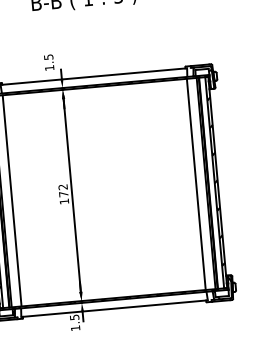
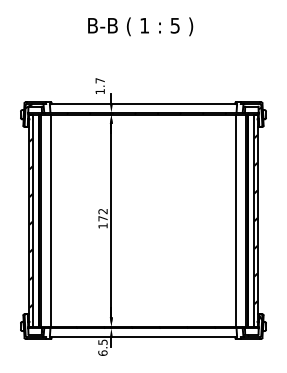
text: (47, 57) -> (99, 80), 1.5 -> 1.7
text: (75, 327) -> (102, 352), 1.5 -> 6.5

